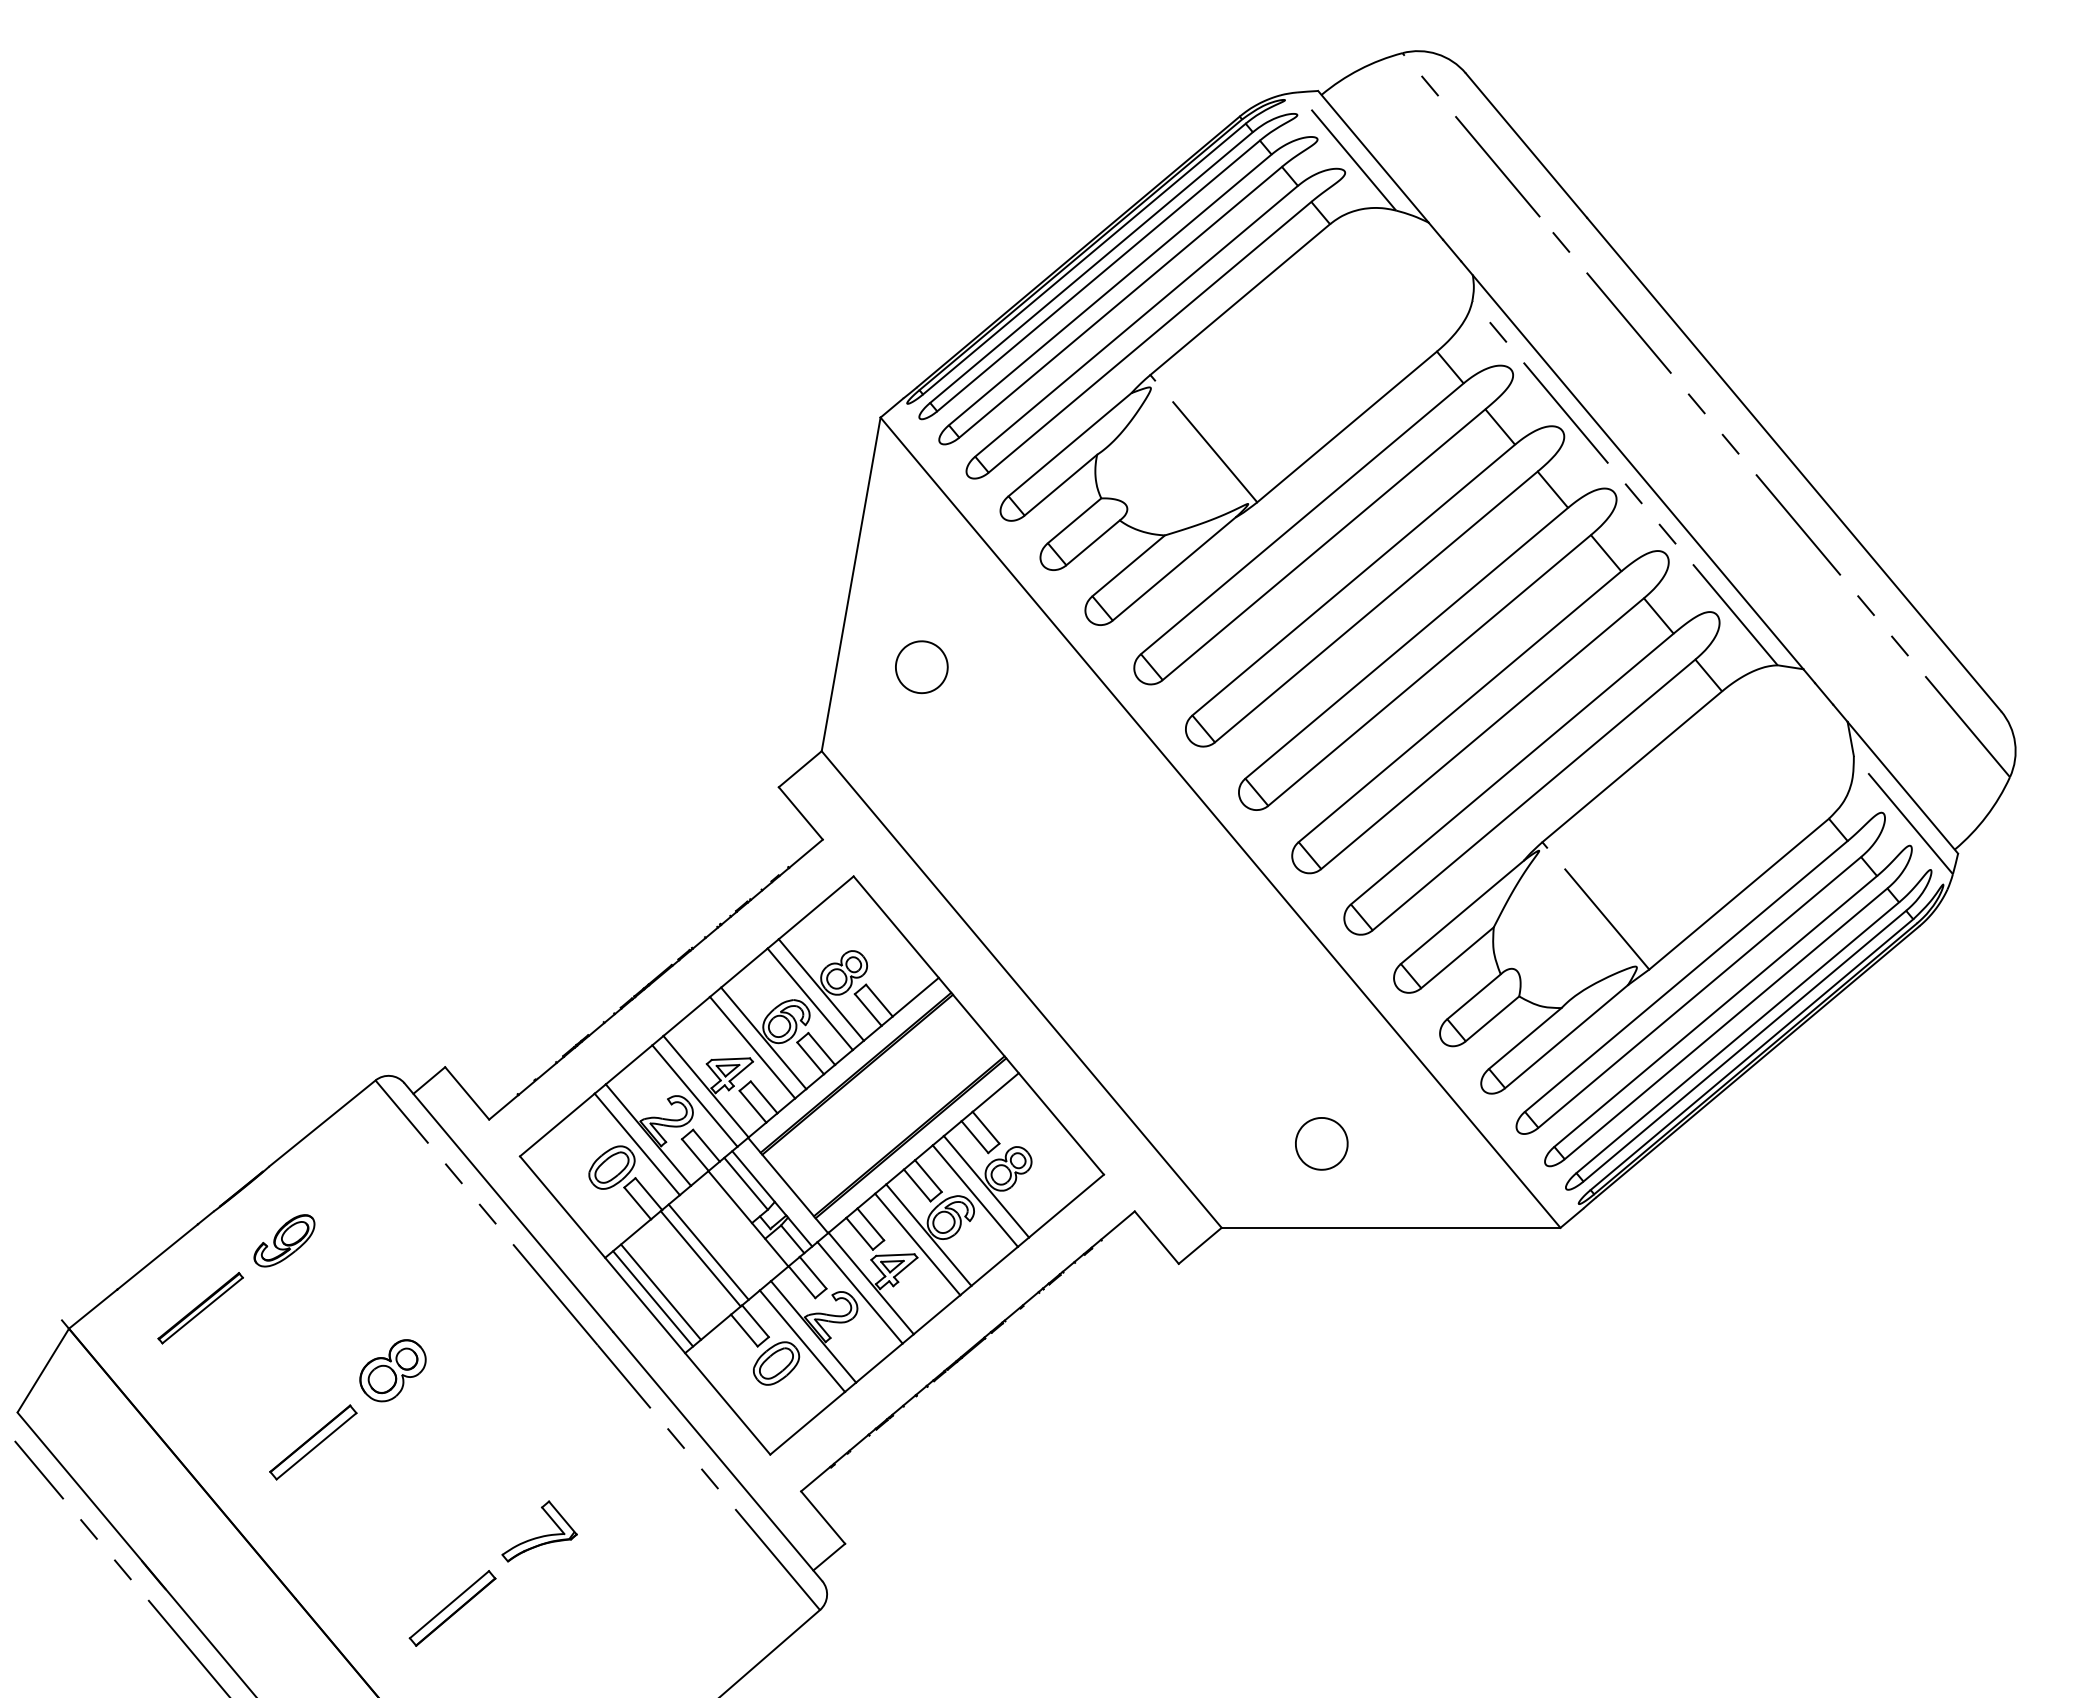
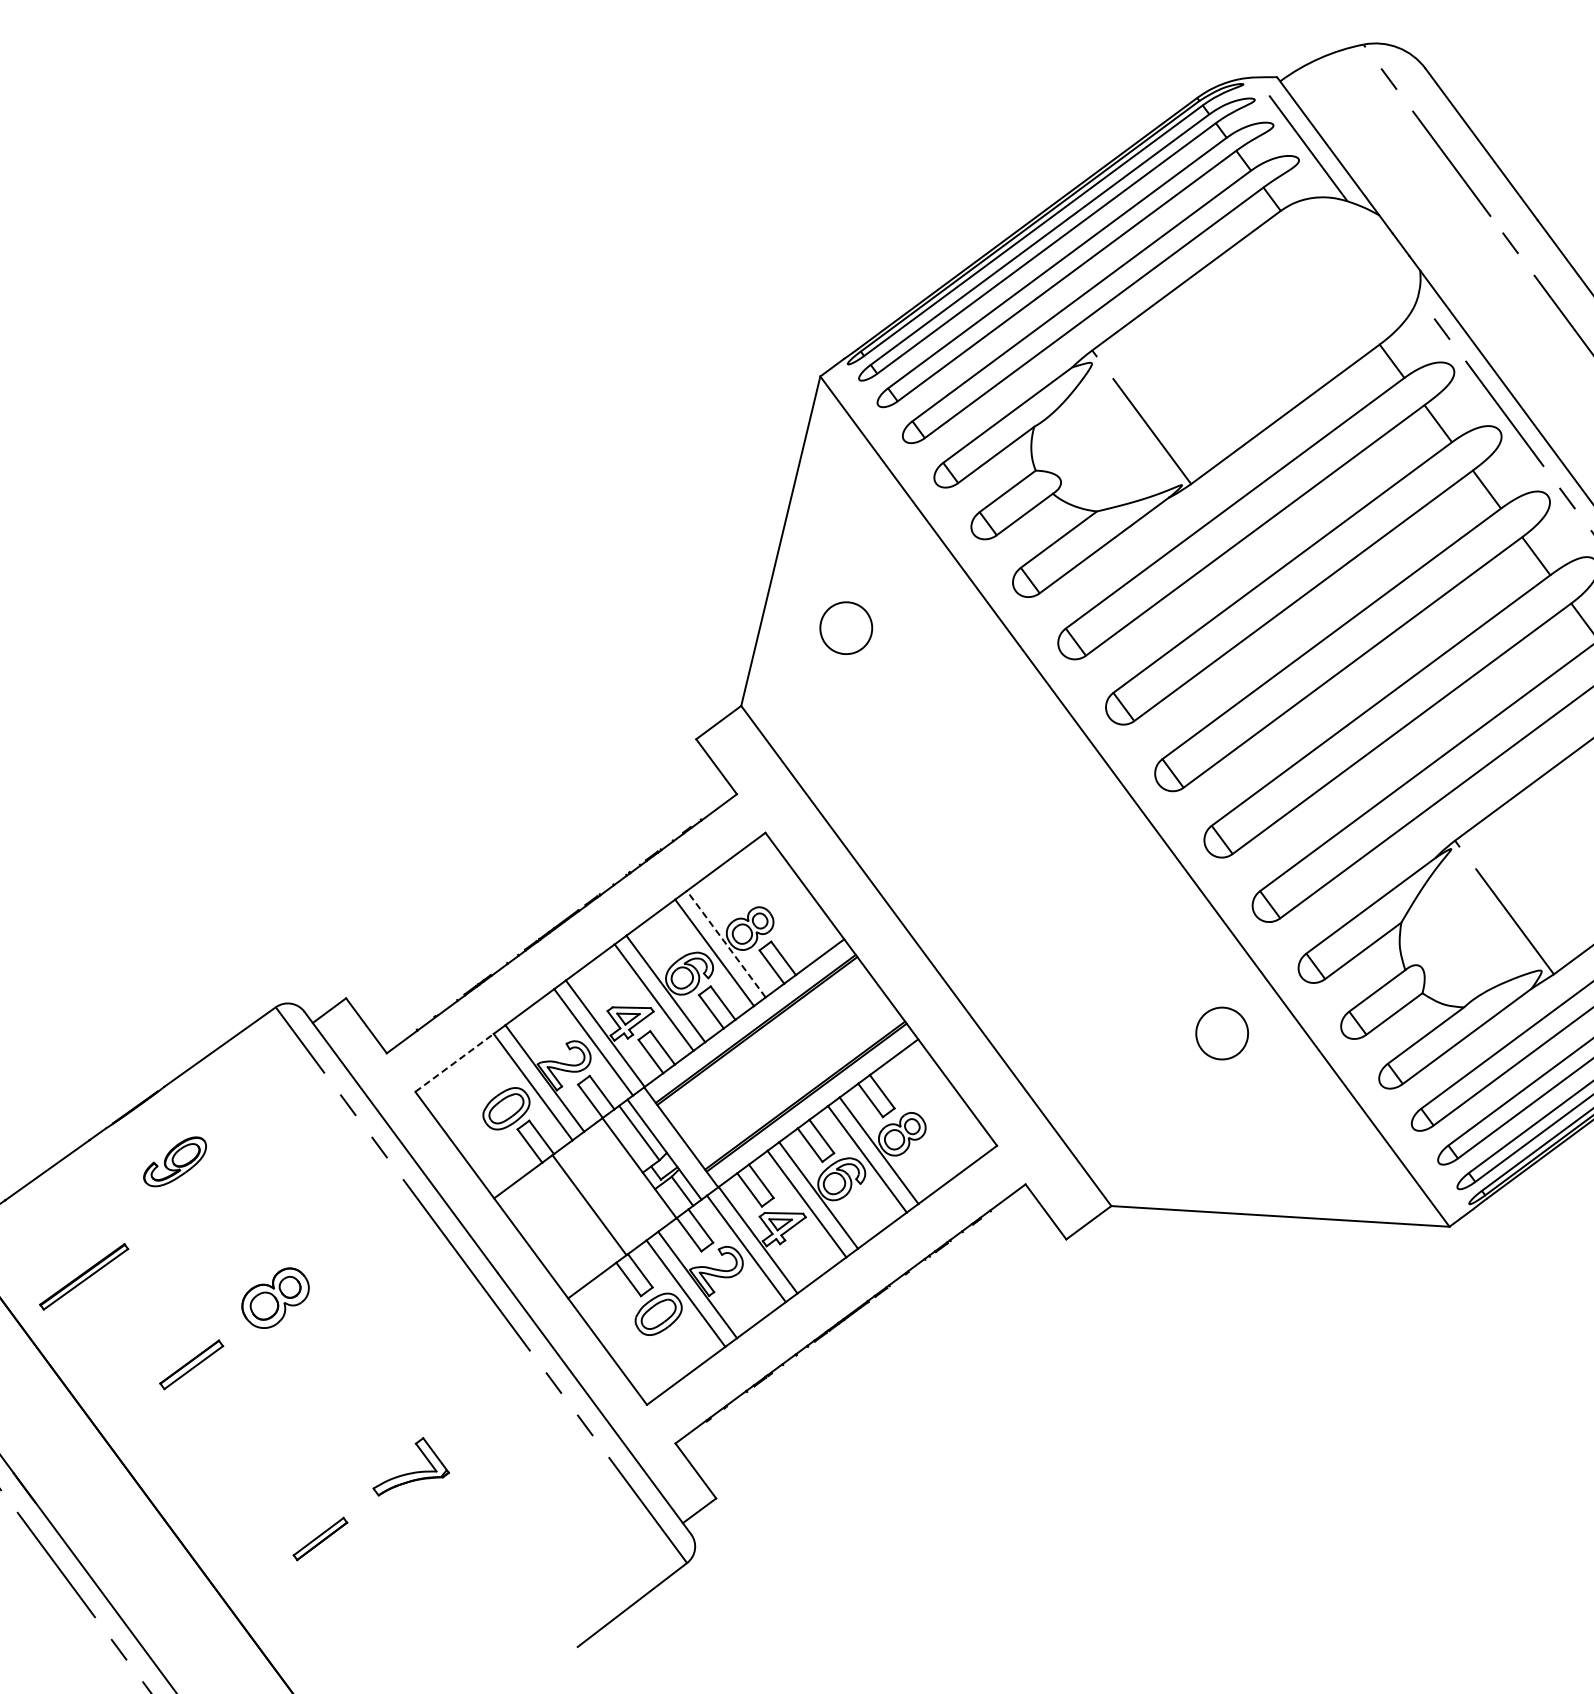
line: (821, 989) -> (726, 943), solid -> dashed
line: (557, 1125) -> (454, 1063), solid -> dashed
part: (1321, 1143) -> (1221, 1033), moved
line: (708, 1251) -> (597, 1198), removed
line: (661, 1291) -> (548, 1235), removed
line: (653, 1298) -> (539, 1241), removed
part: (200, 1308) -> (83, 1277), moved
part: (313, 1442) -> (191, 1364), size x0.7
part: (452, 1608) -> (320, 1539), size x0.6

